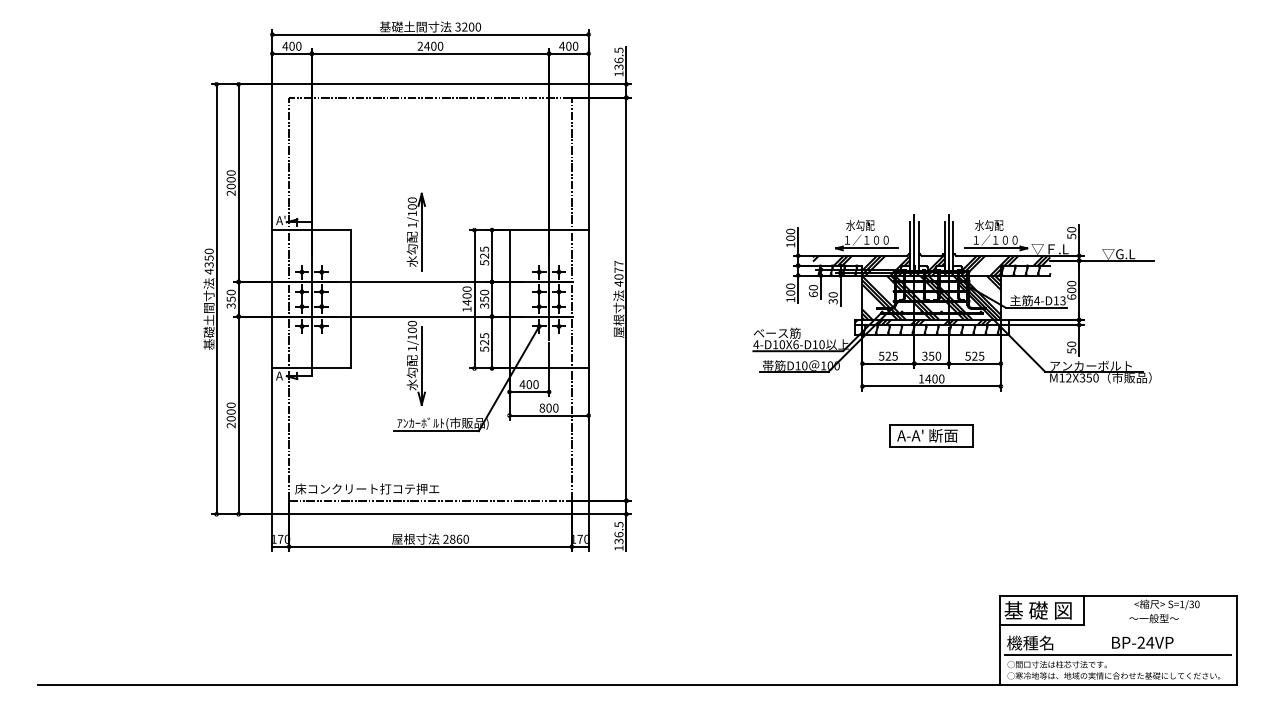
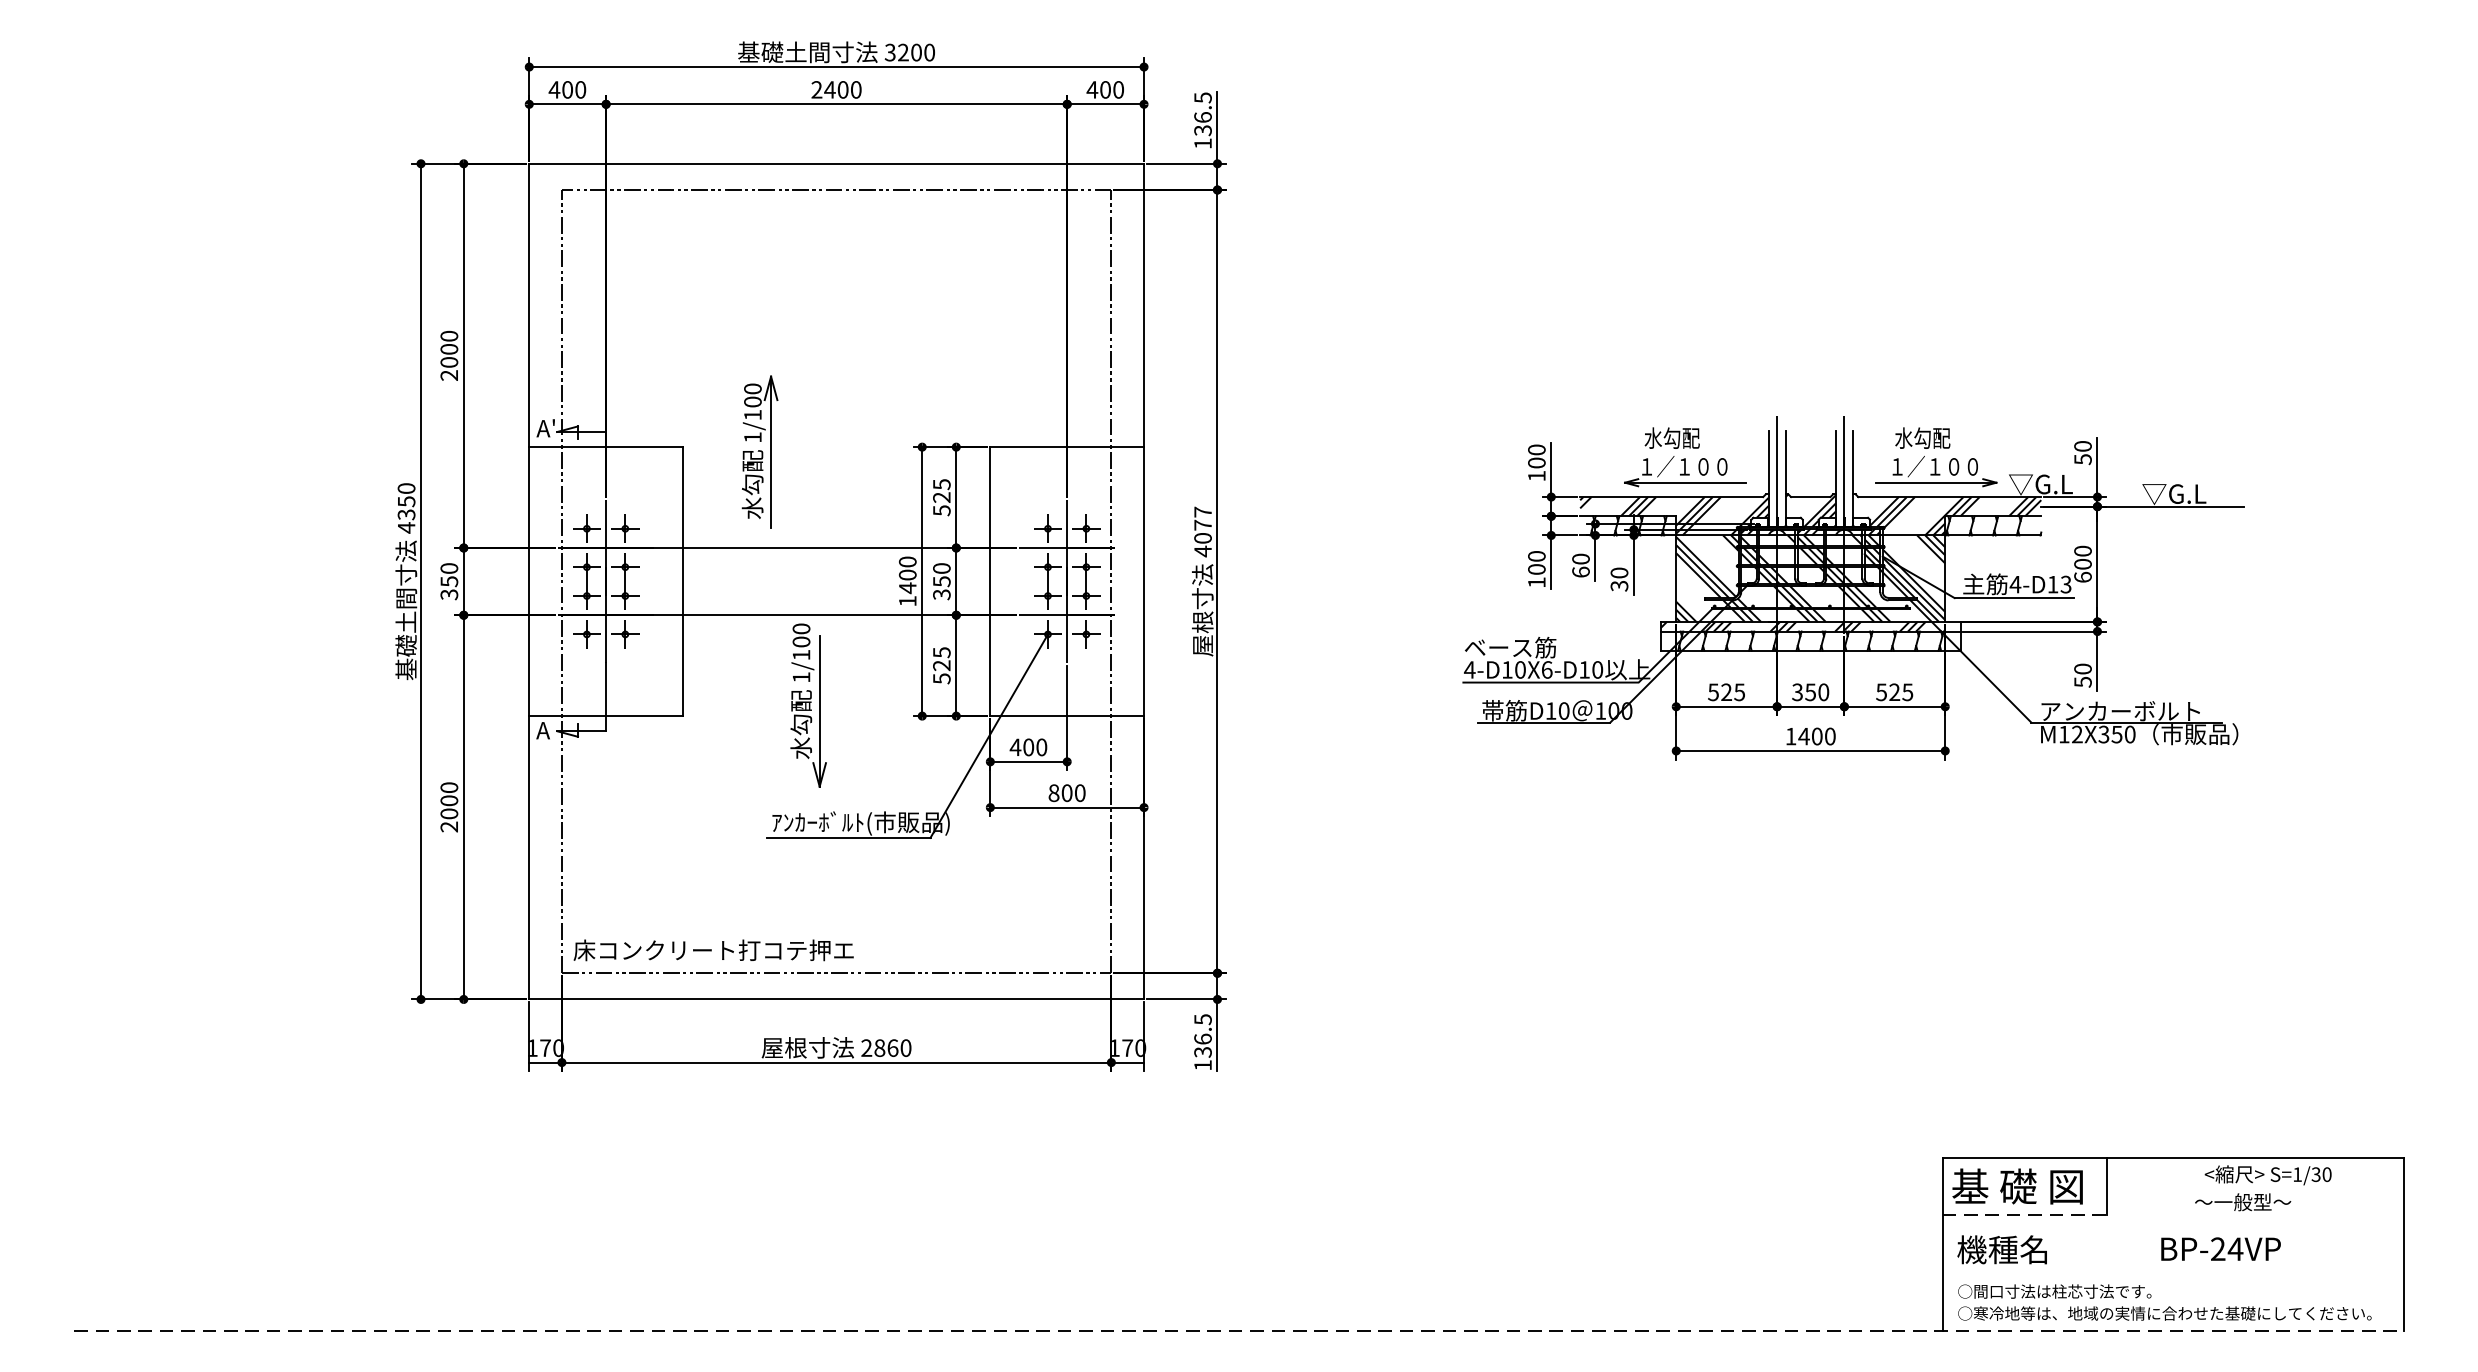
part: (415, 231) -> (758, 449), moved
text: (1049, 249) -> (2039, 484), ▽Ｆ.L -> ▽G.L
part: (931, 435) -> (1810, 846), removed
line: (1042, 625) -> (2026, 1215), solid -> dashed
line: (1117, 654) -> (2171, 1271), removed
line: (637, 684) -> (1239, 1330), solid -> dashed

